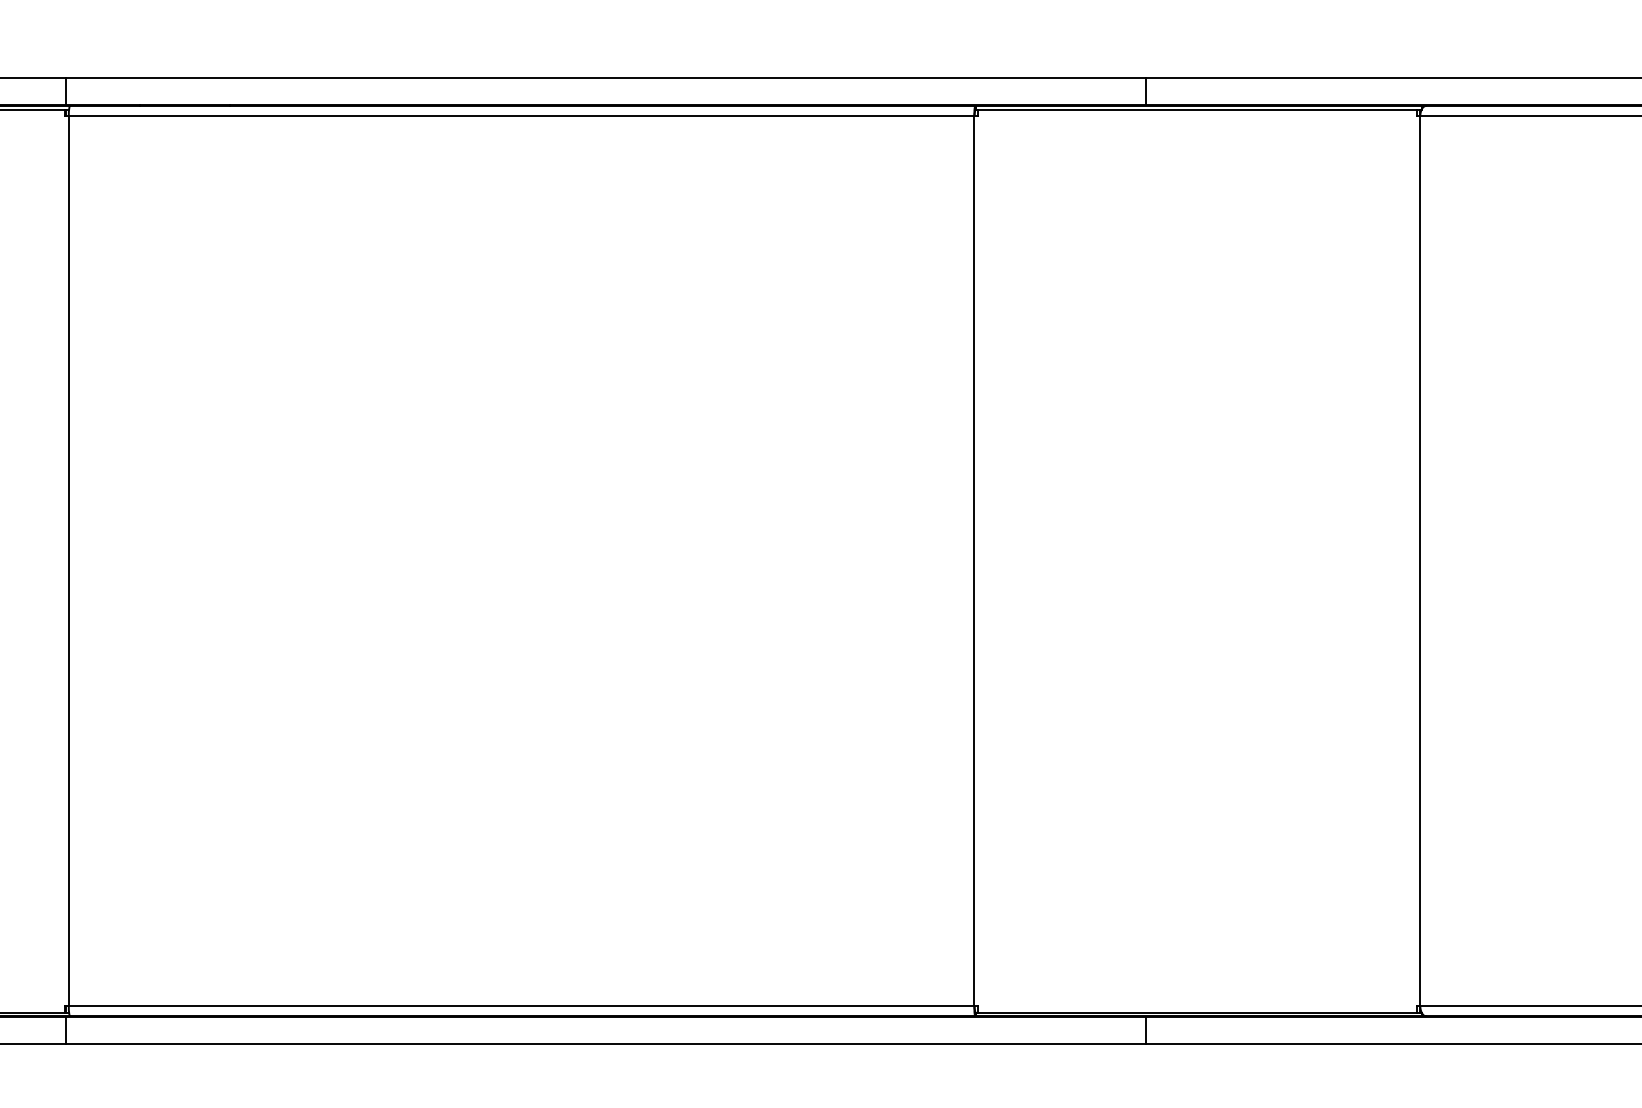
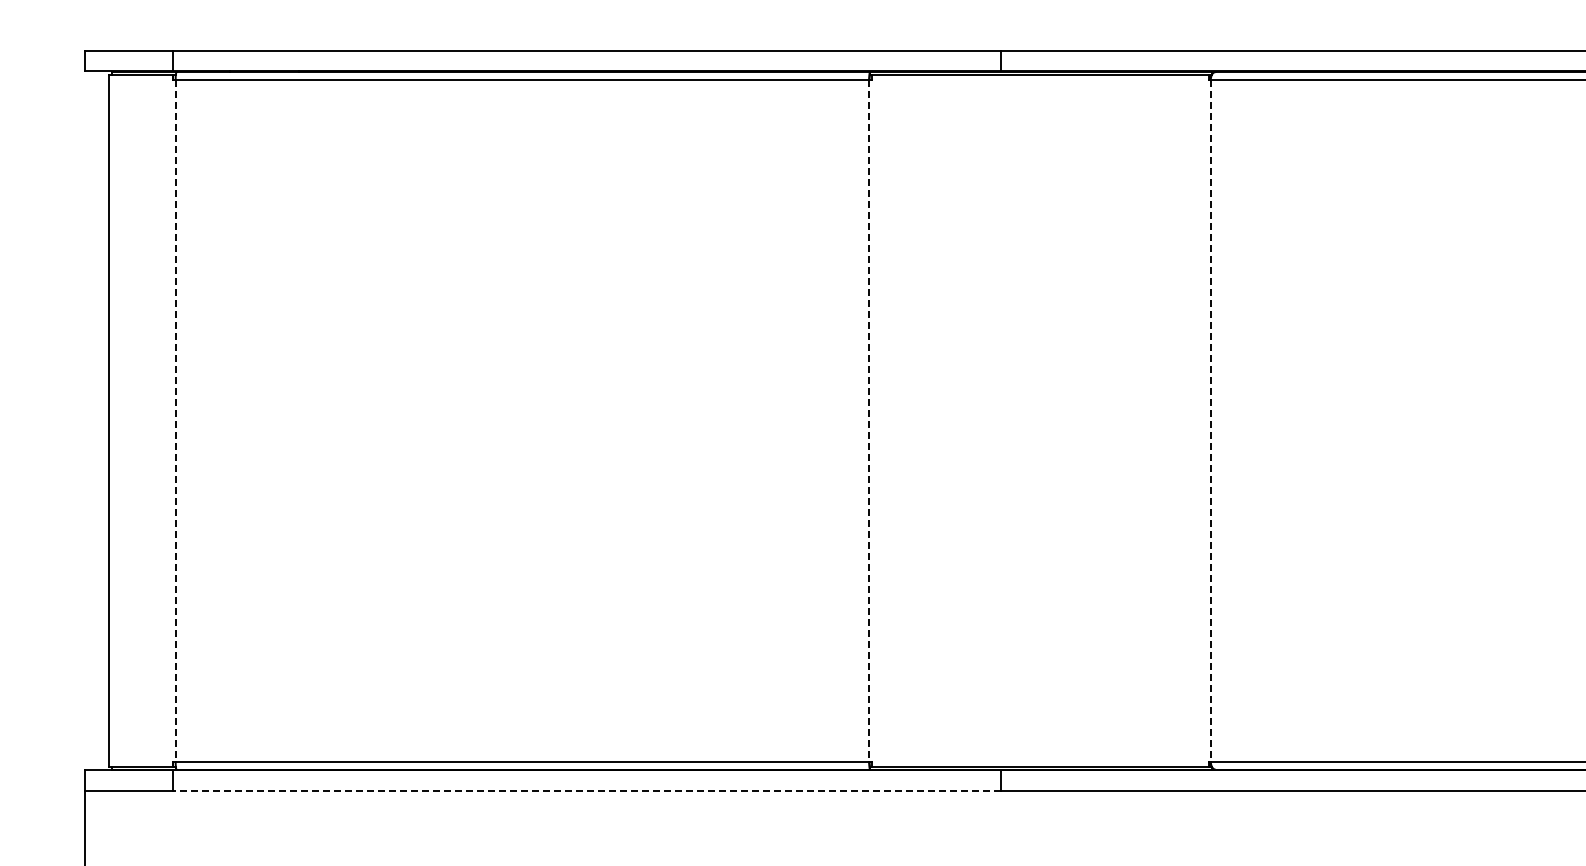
line: (68, 561) -> (175, 421), solid -> dashed
line: (974, 561) -> (869, 421), solid -> dashed
line: (1419, 561) -> (1210, 421), solid -> dashed
line: (606, 1043) -> (587, 790), solid -> dashed

